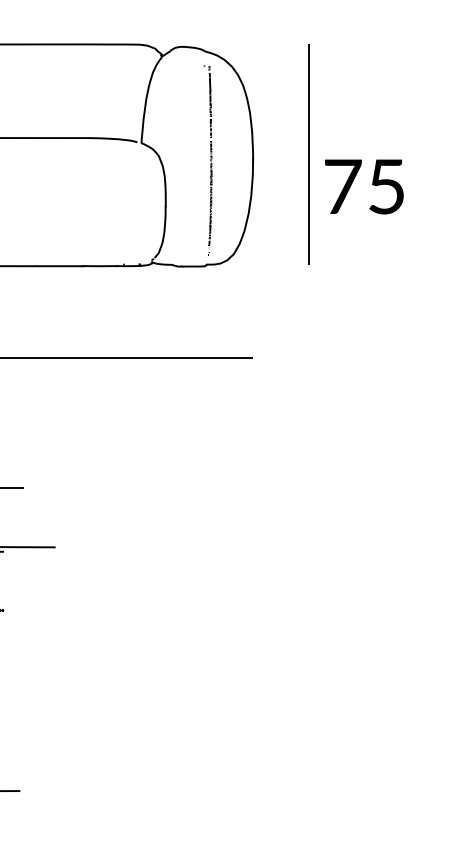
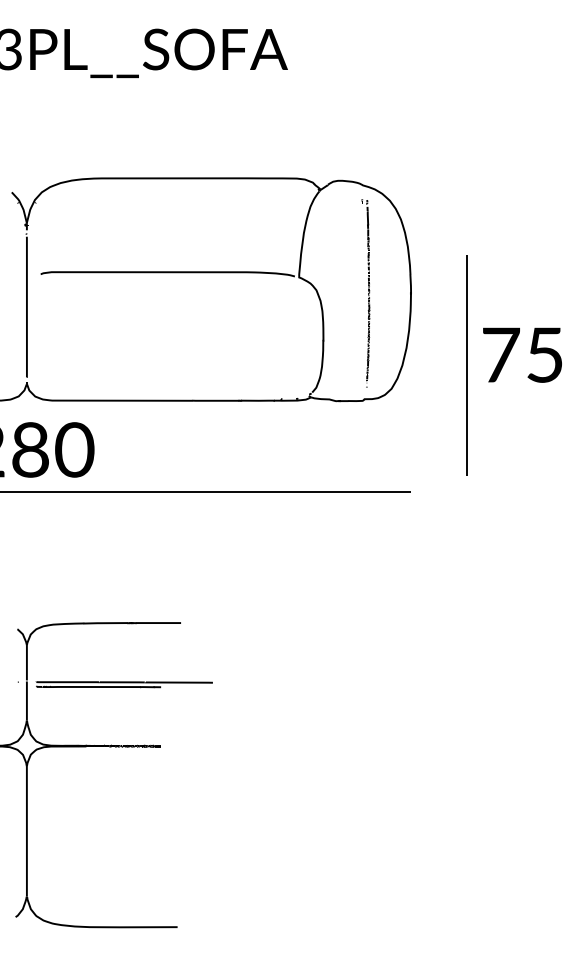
line: (308, 154) -> (466, 365), moved
text: (364, 186) -> (522, 354), moved

